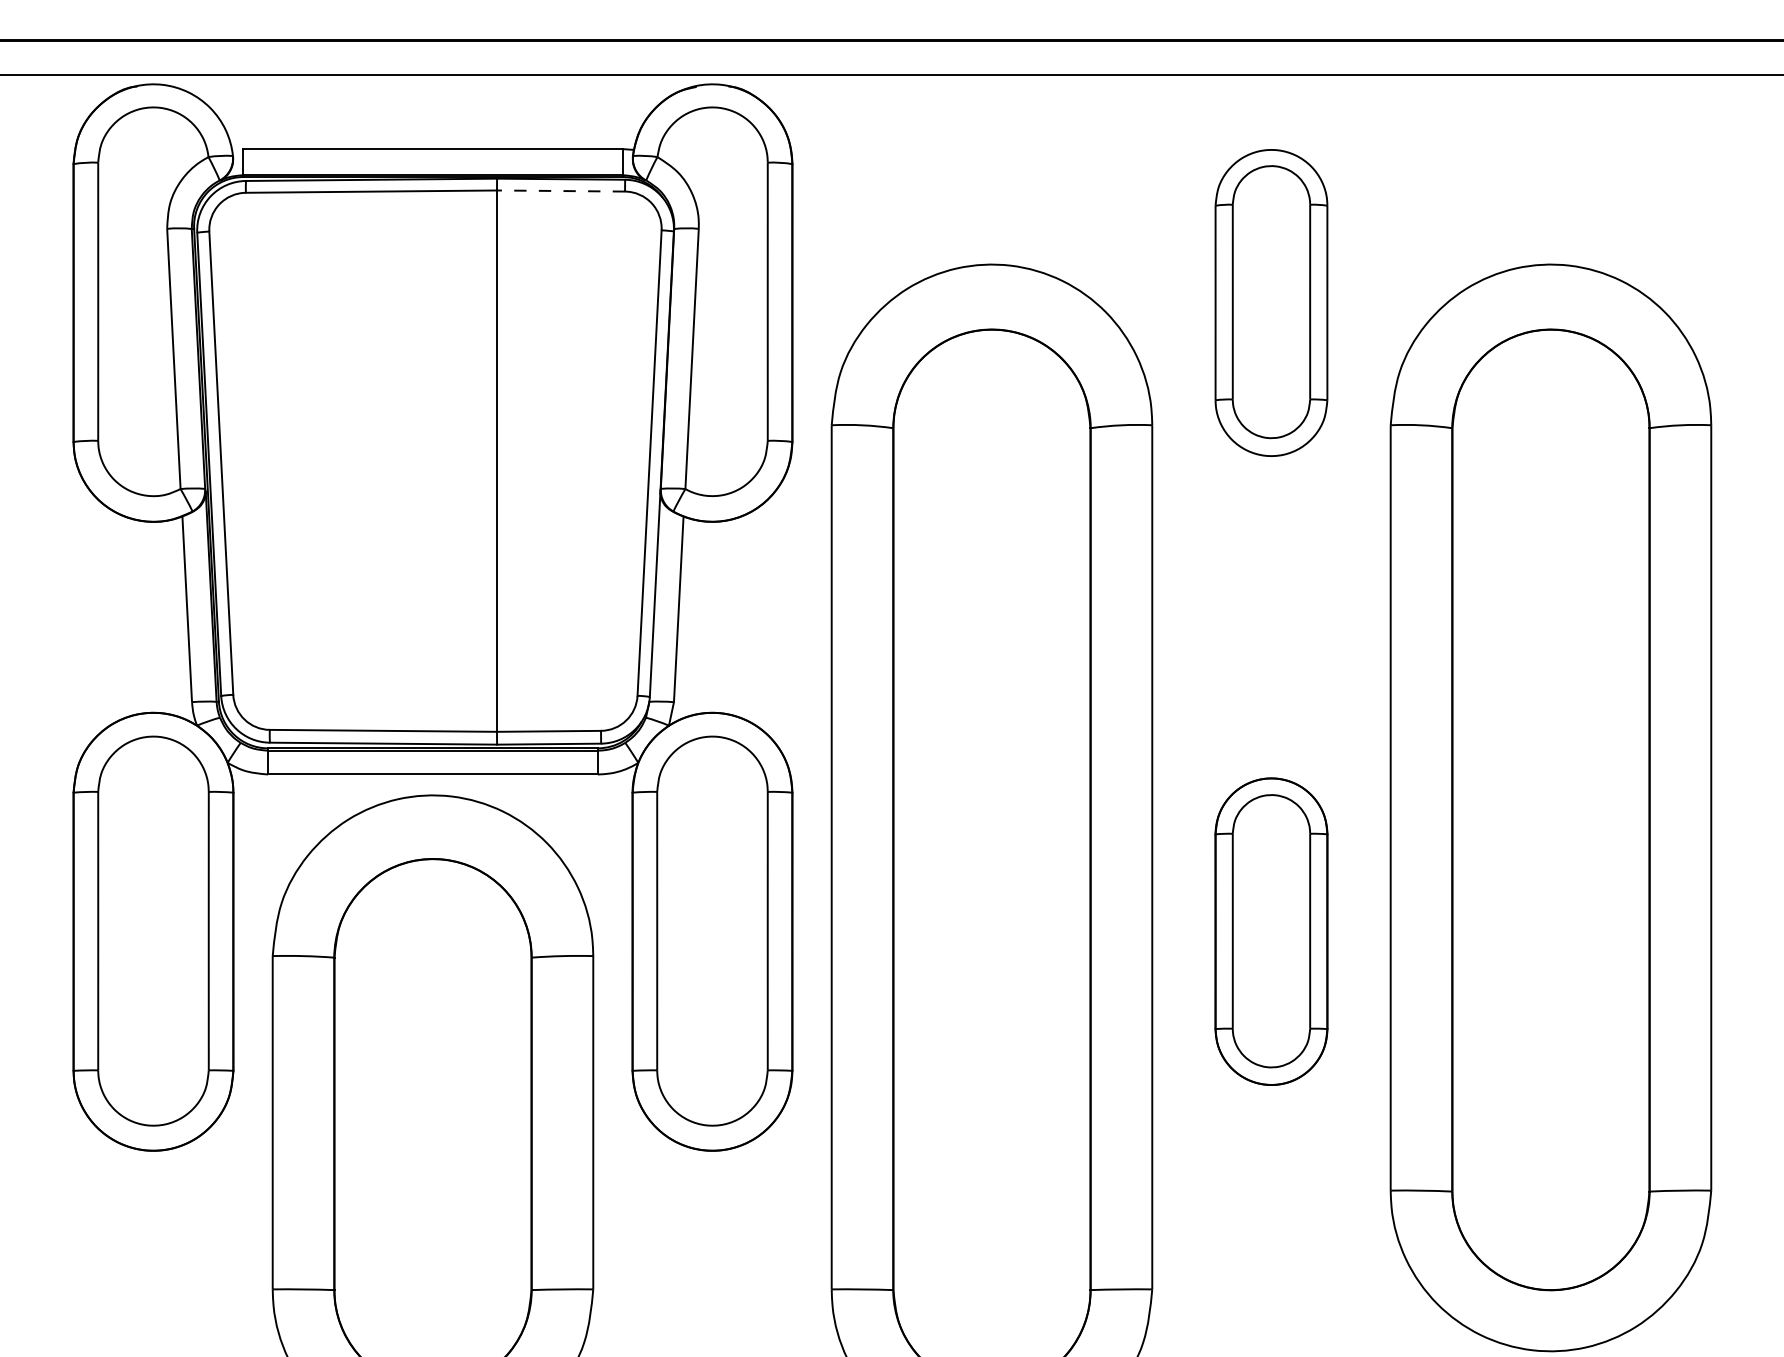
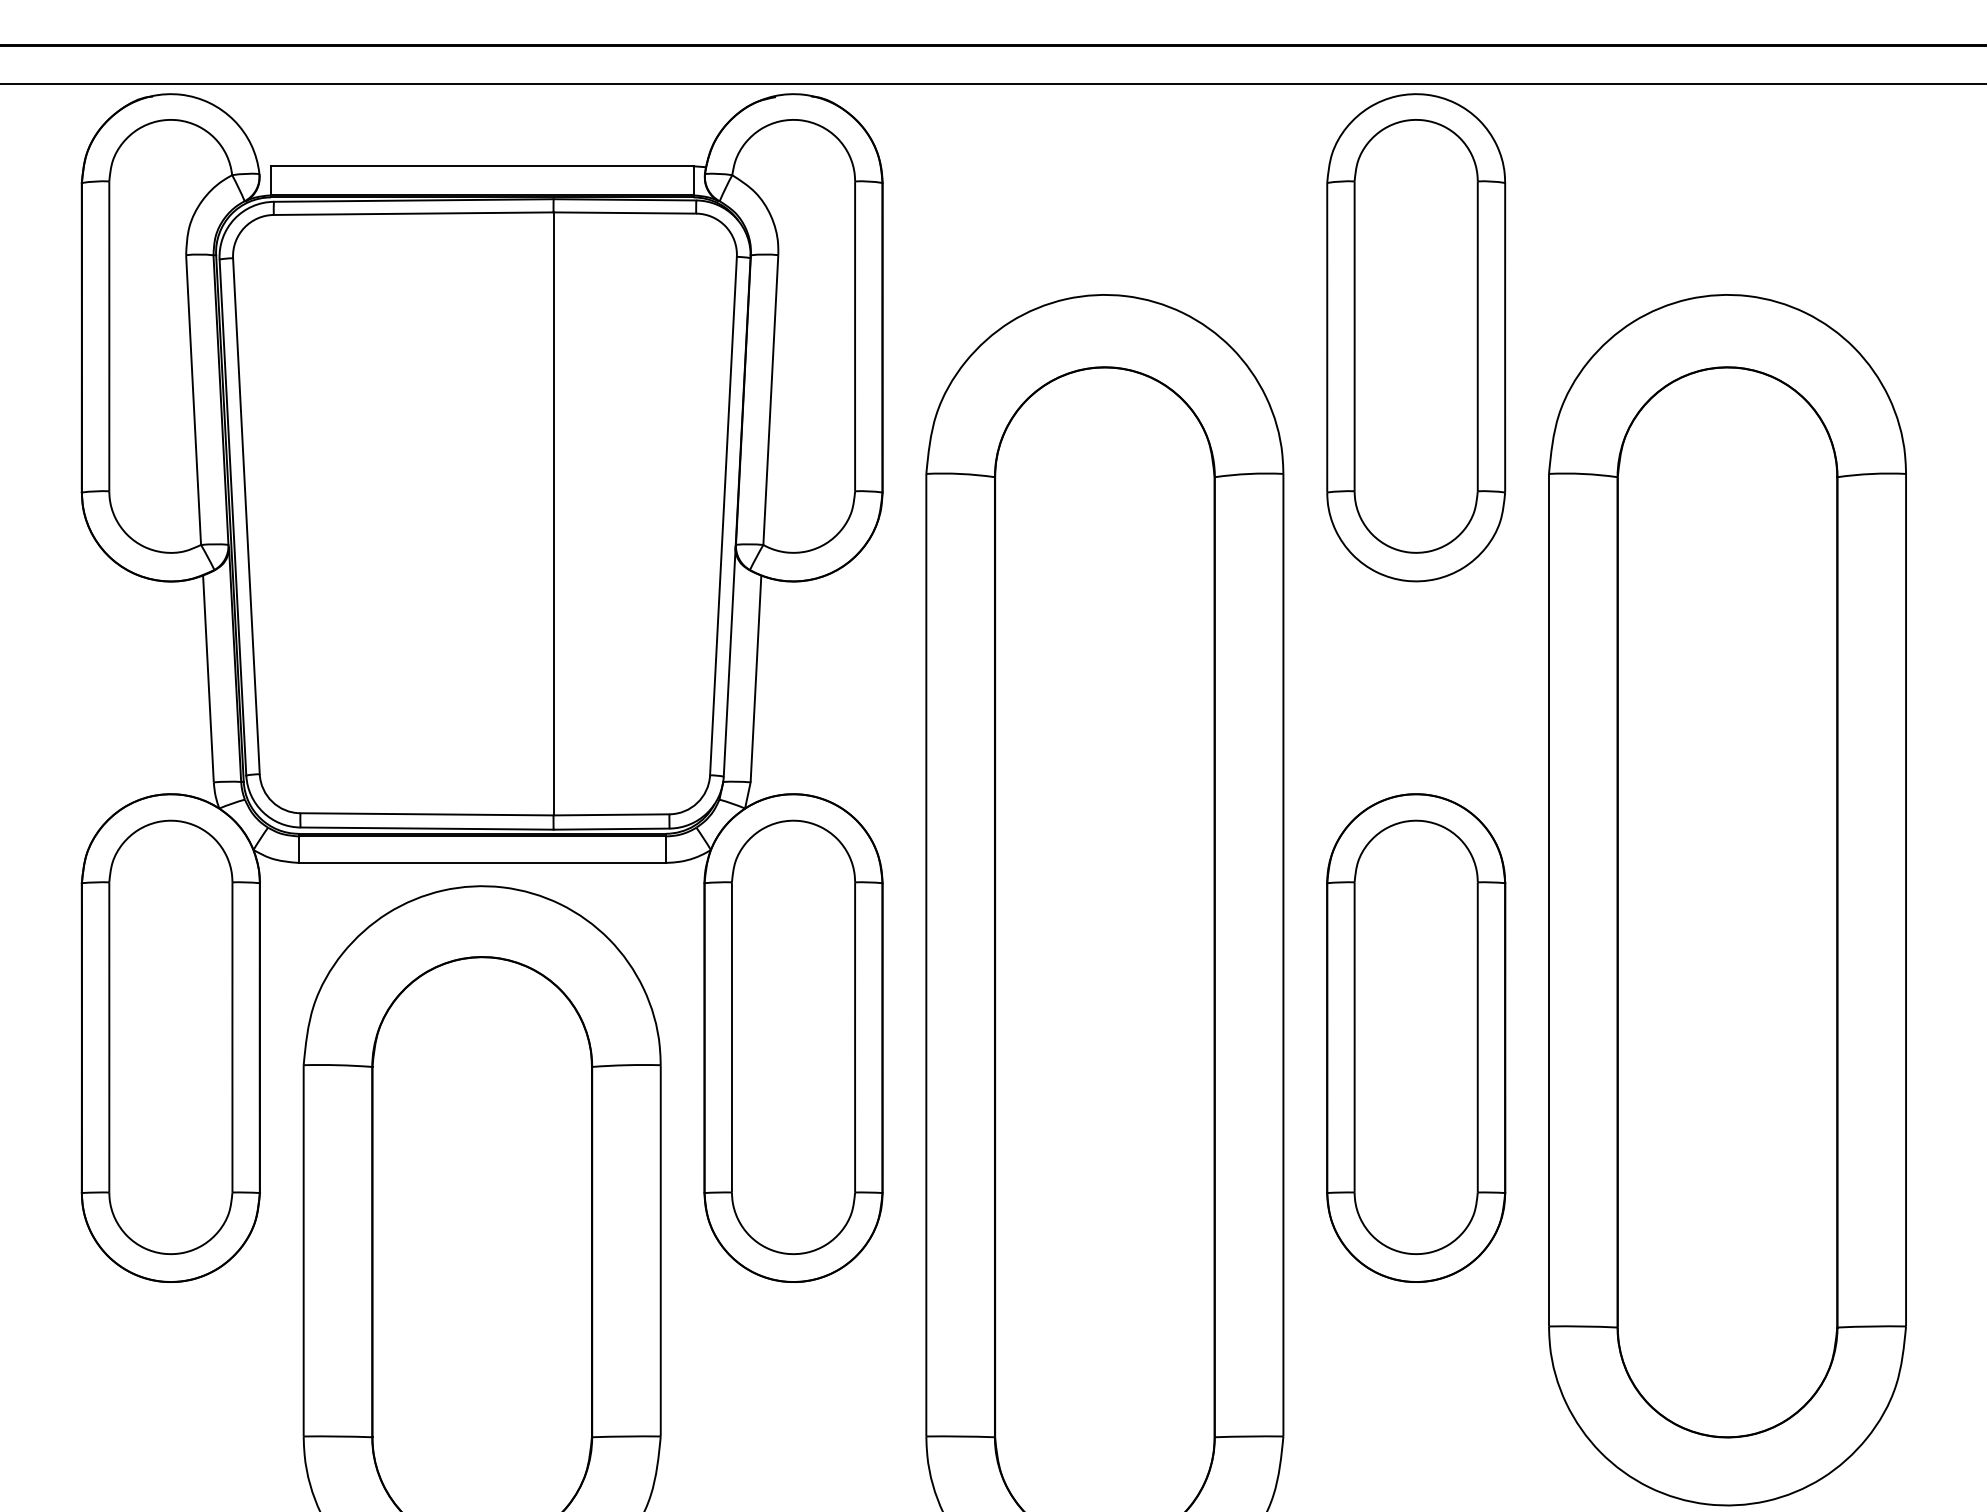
line: (560, 191) -> (624, 213), dashed -> solid
part: (1271, 302) -> (1416, 337), size x1.43
part: (1271, 931) -> (1416, 1037), size x1.43

